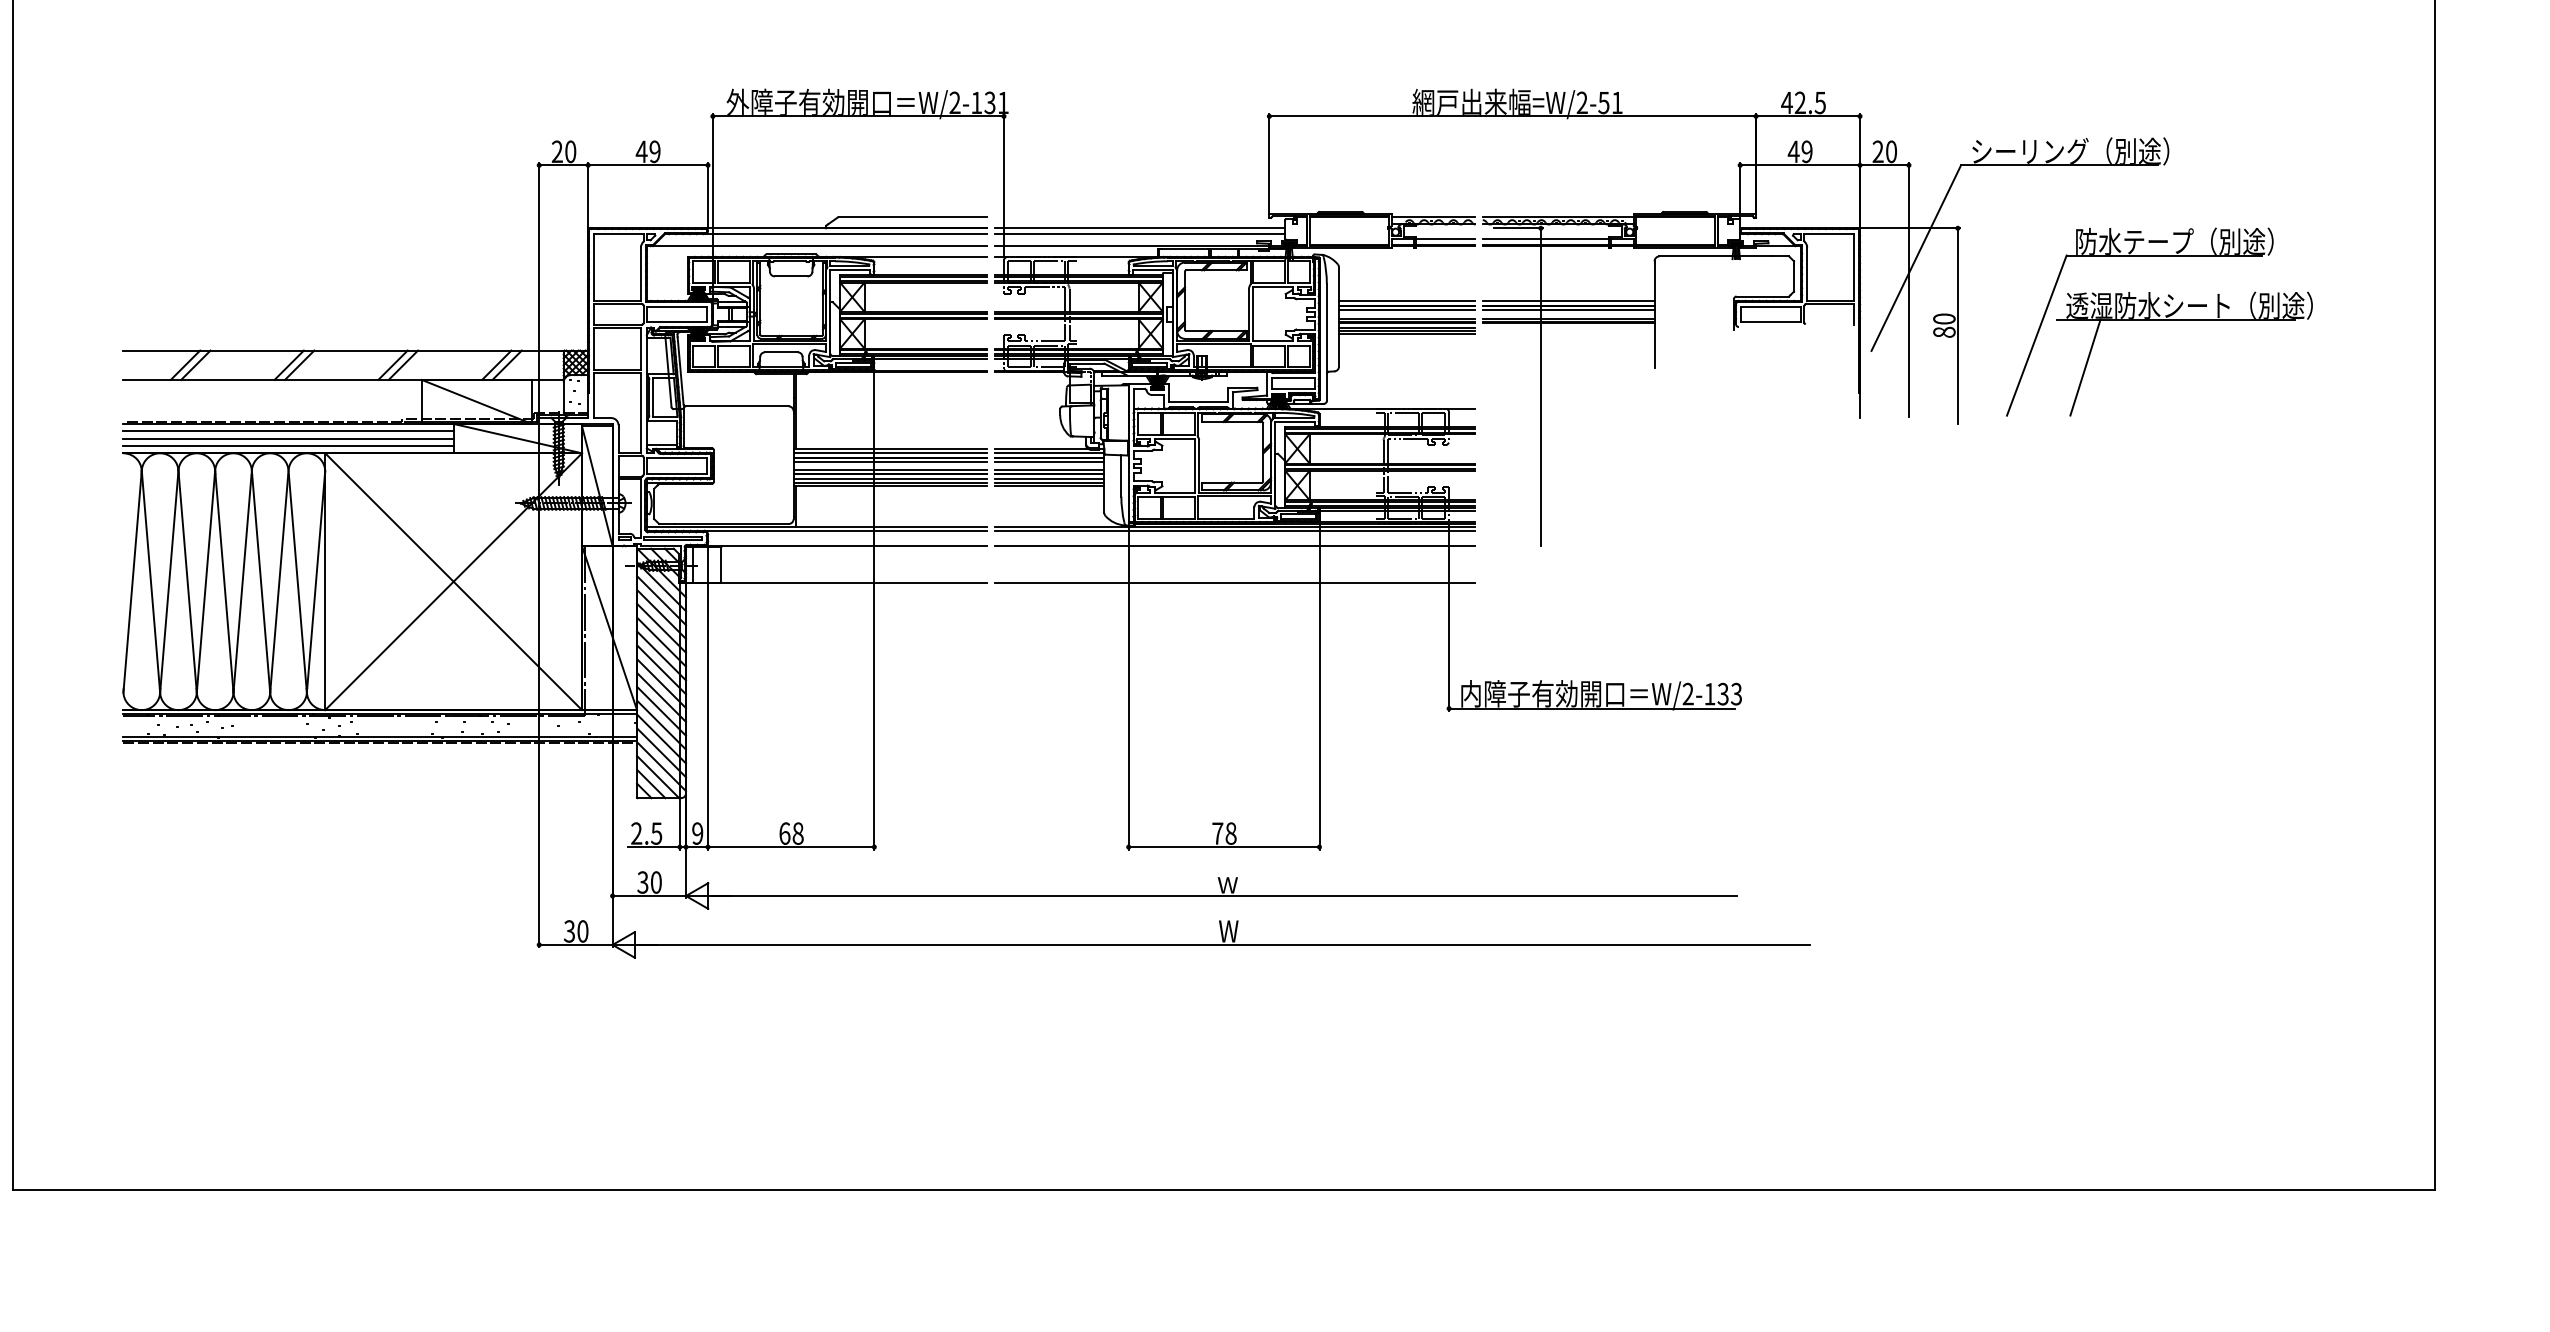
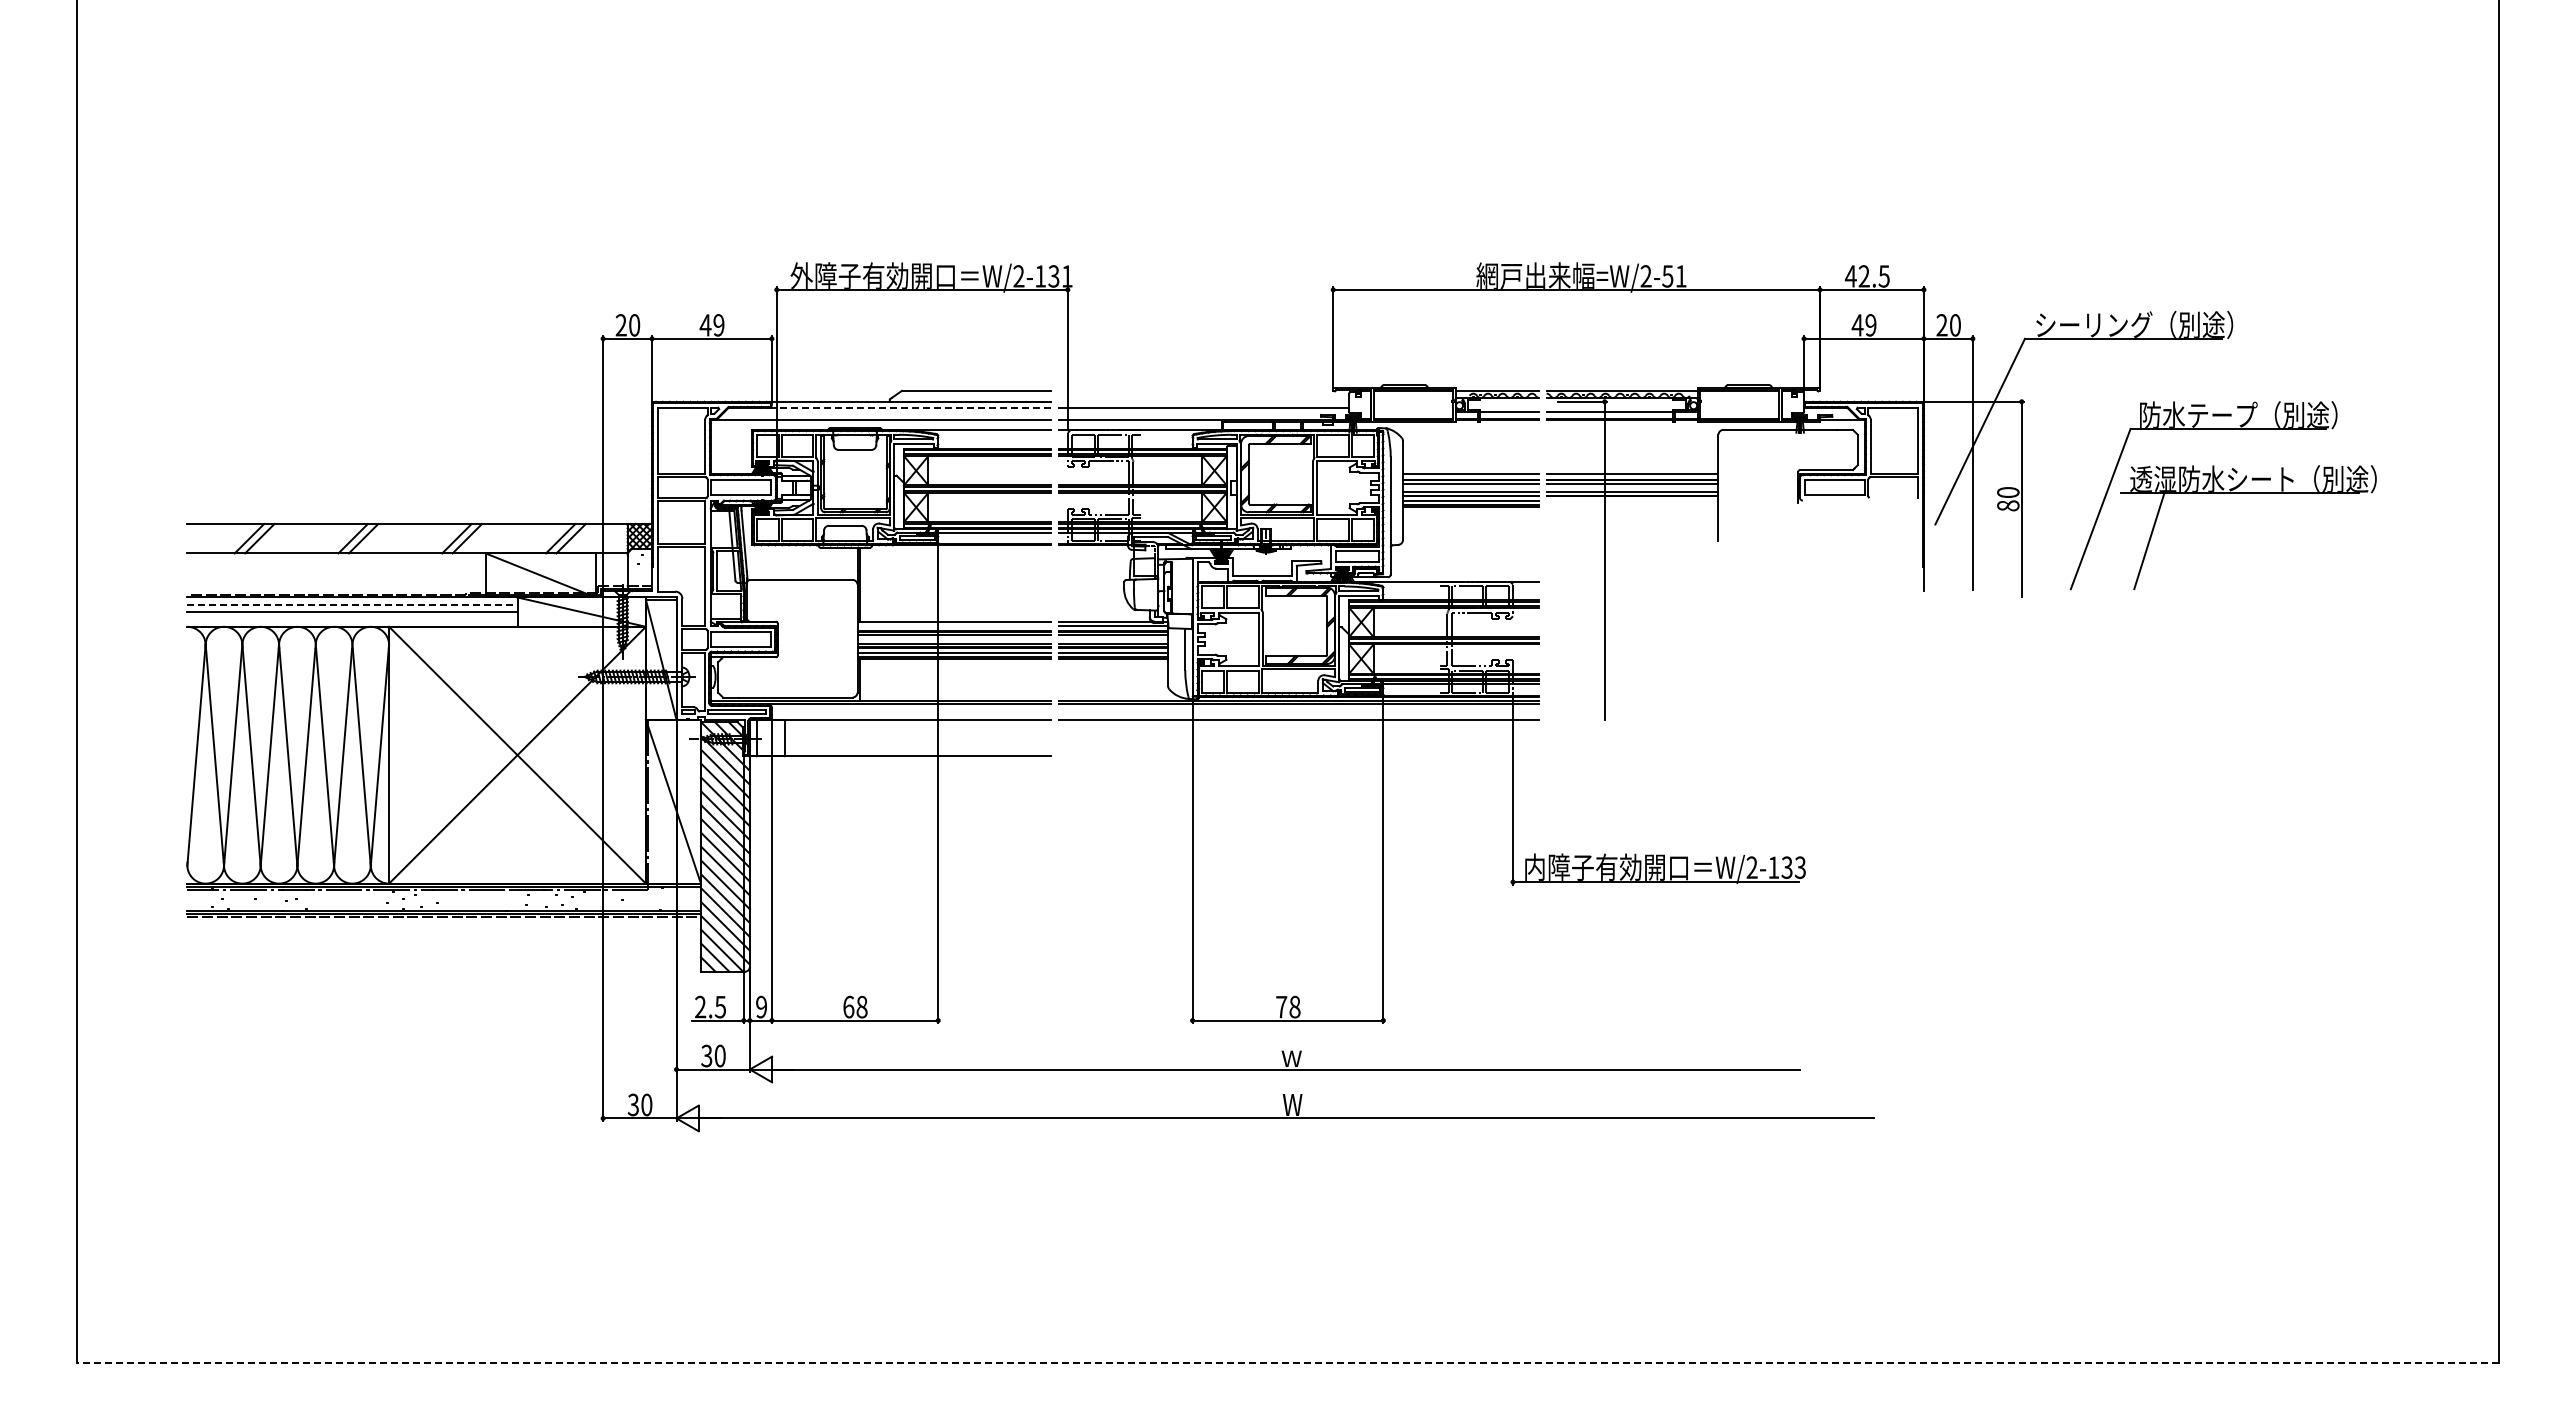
line: (1139, 227) -> (1203, 401), removed
line: (846, 233) -> (910, 407), solid -> dashed
line: (288, 430) -> (352, 604), solid -> dashed
line: (288, 445) -> (352, 619), removed
line: (890, 452) -> (954, 626), removed
line: (1234, 582) -> (1298, 756), removed
line: (1223, 1189) -> (1287, 1363), solid -> dashed

